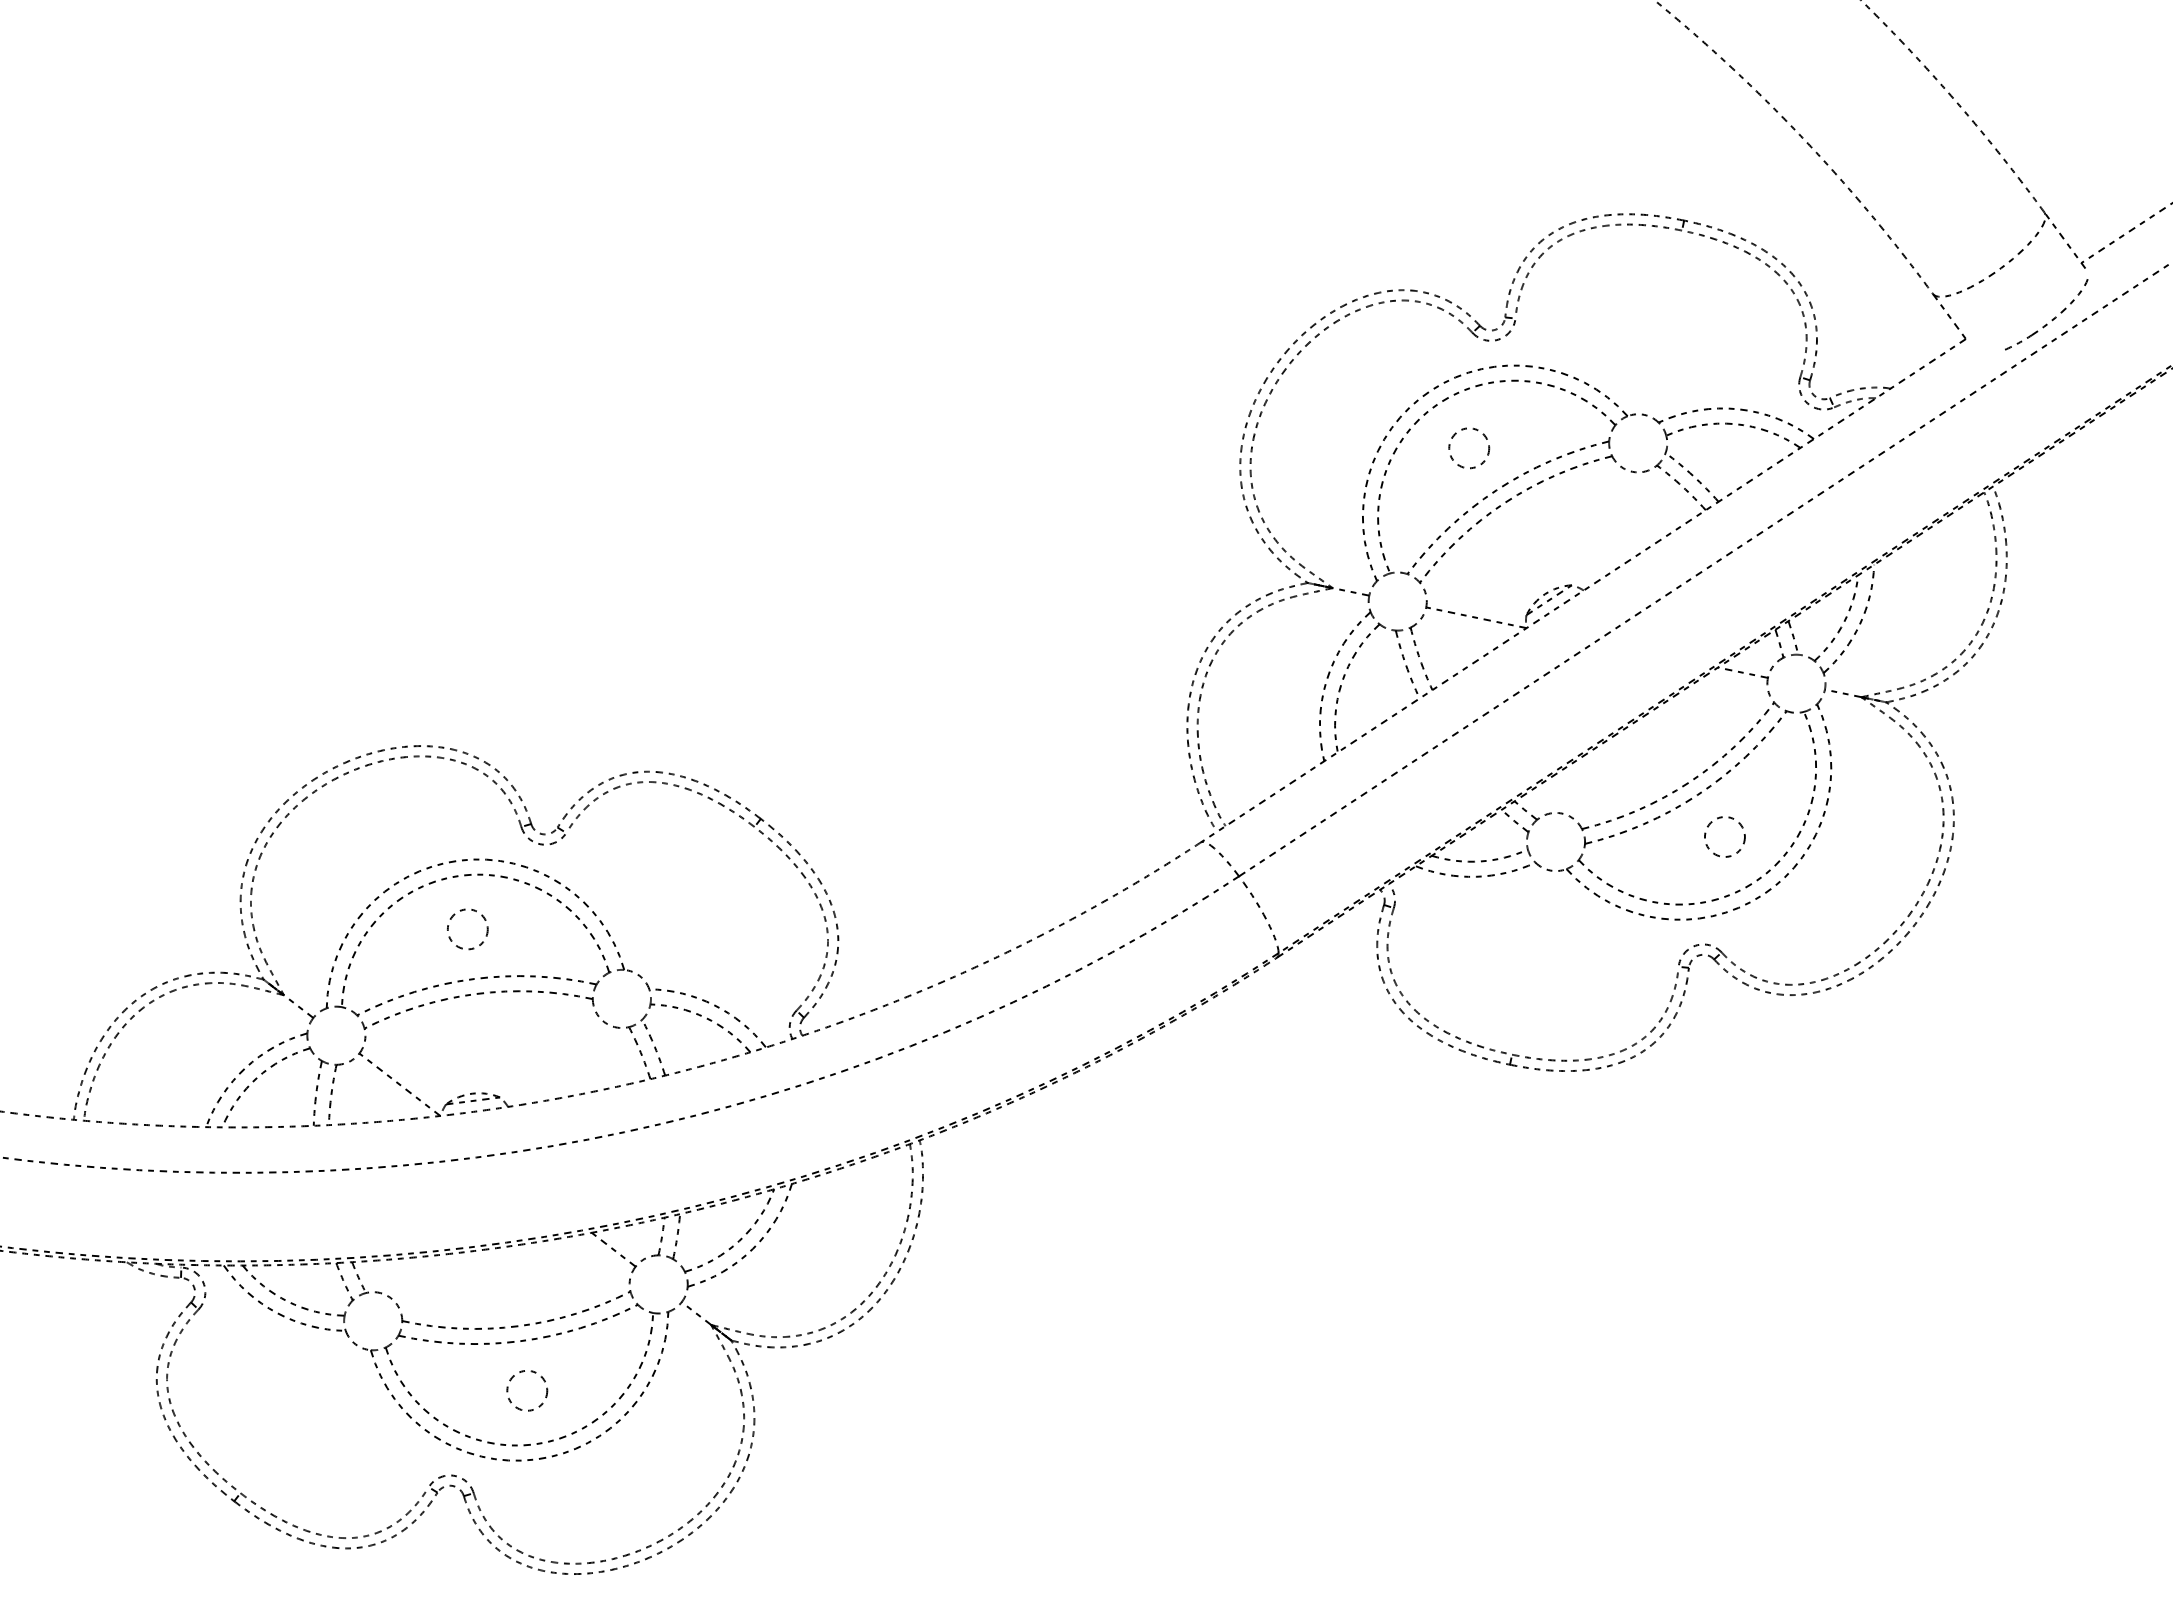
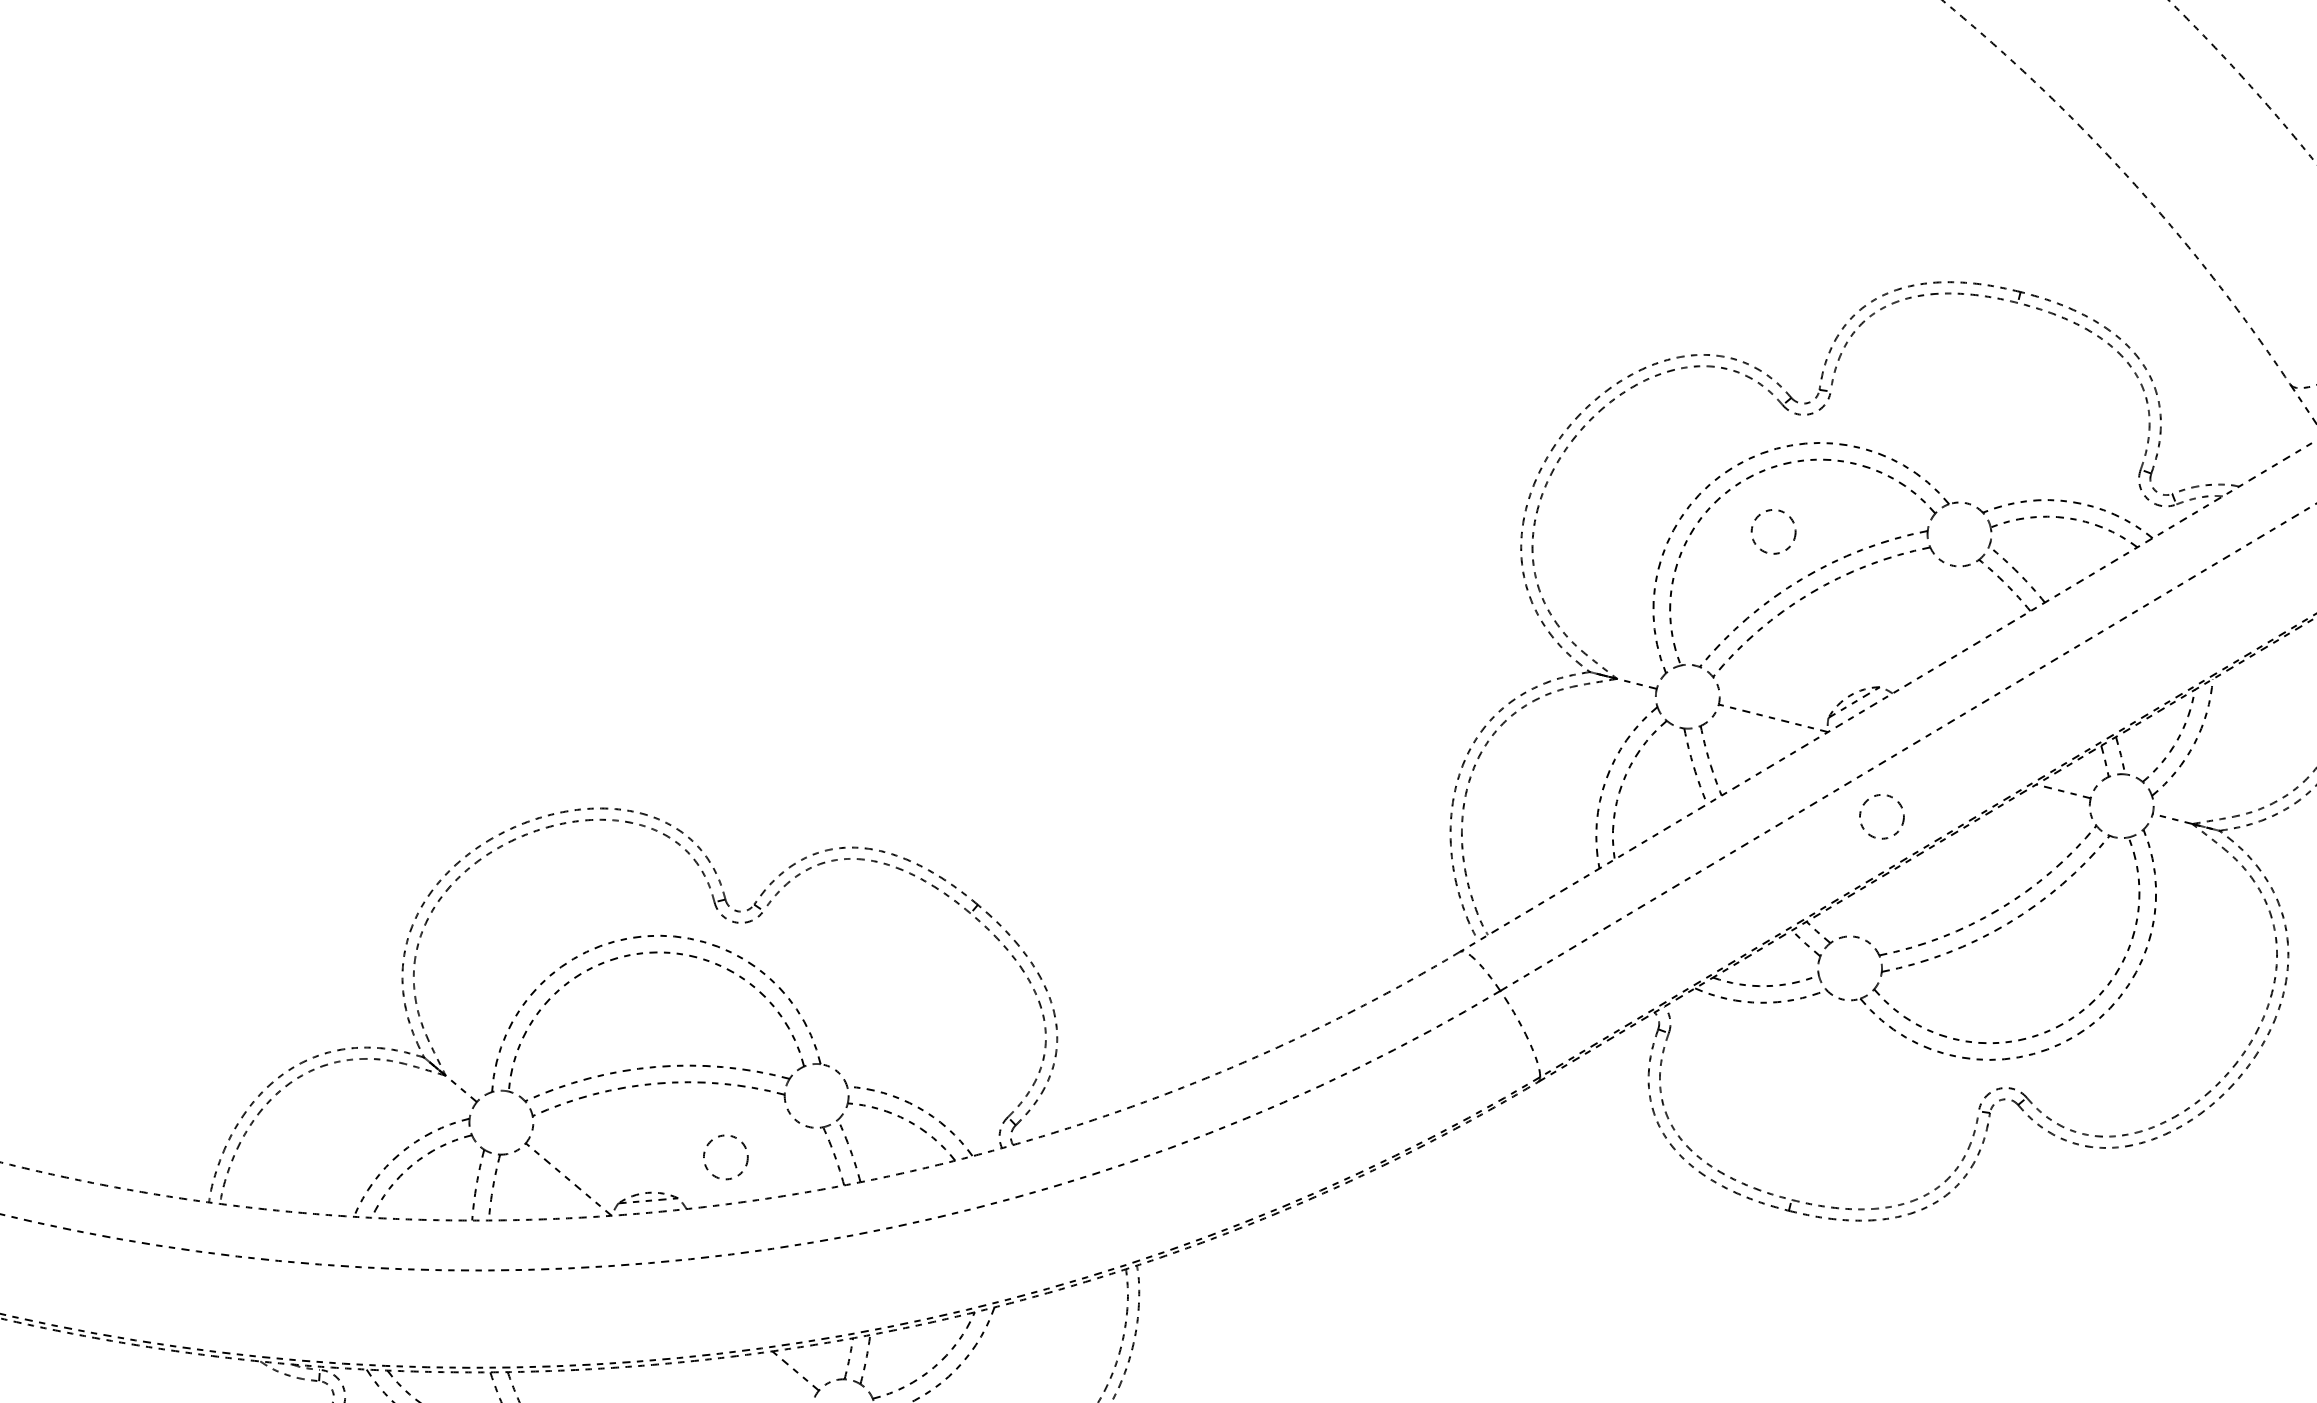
circle: (1724, 836) -> (1881, 816), moved
circle: (467, 929) -> (725, 1157), moved

